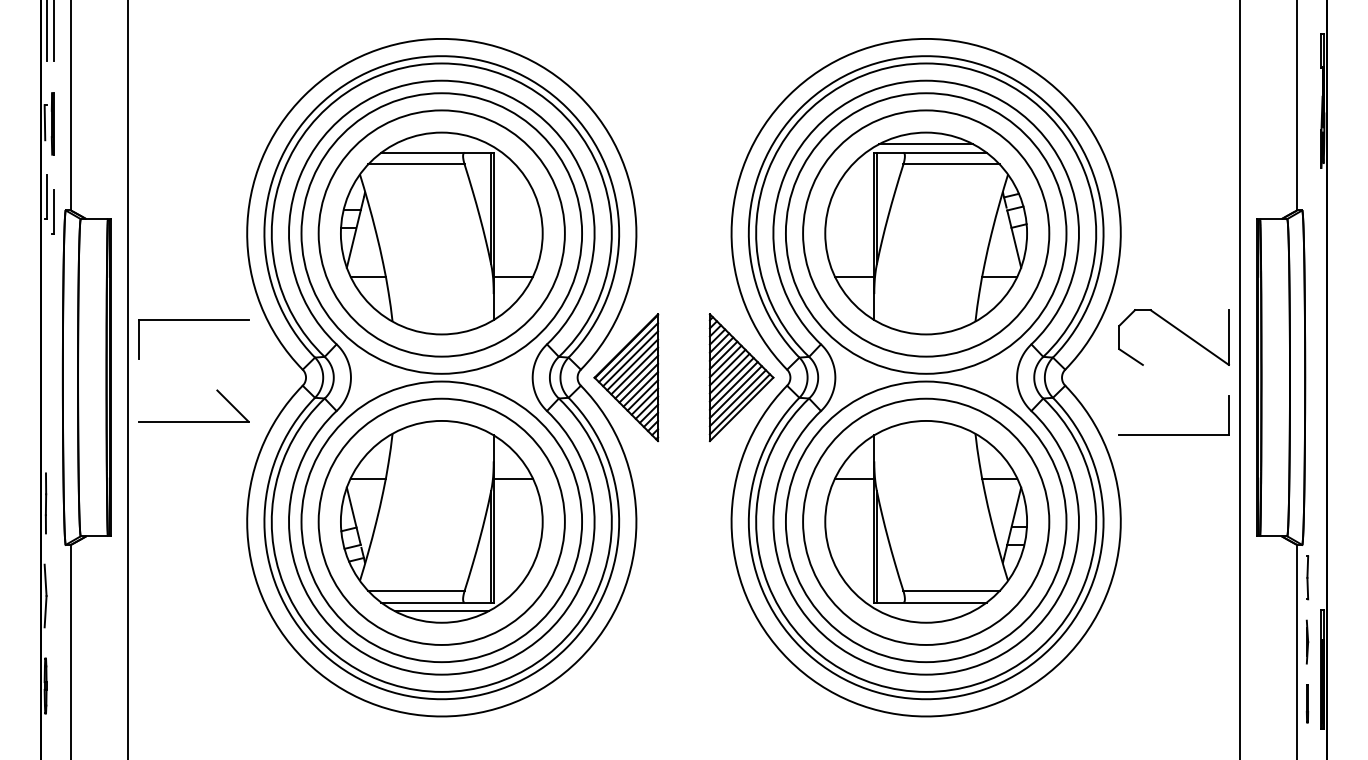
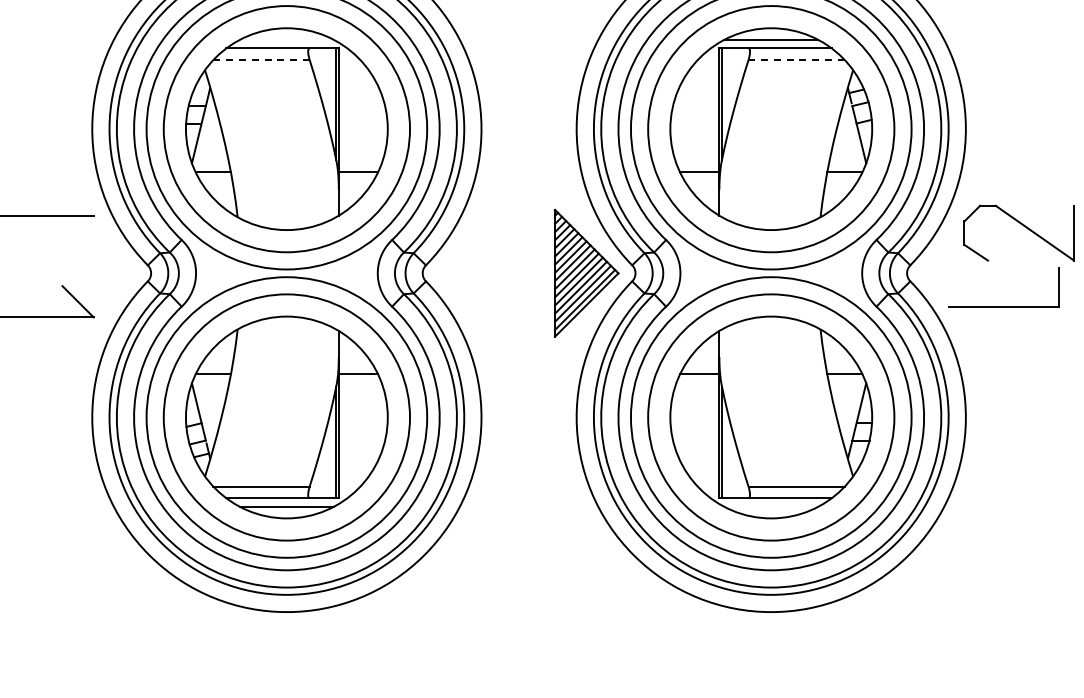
line: (416, 164) -> (261, 60), solid -> dashed
line: (951, 164) -> (796, 60), solid -> dashed
part: (626, 377) -> (471, 273), removed
part: (1173, 434) -> (1003, 306), moved

